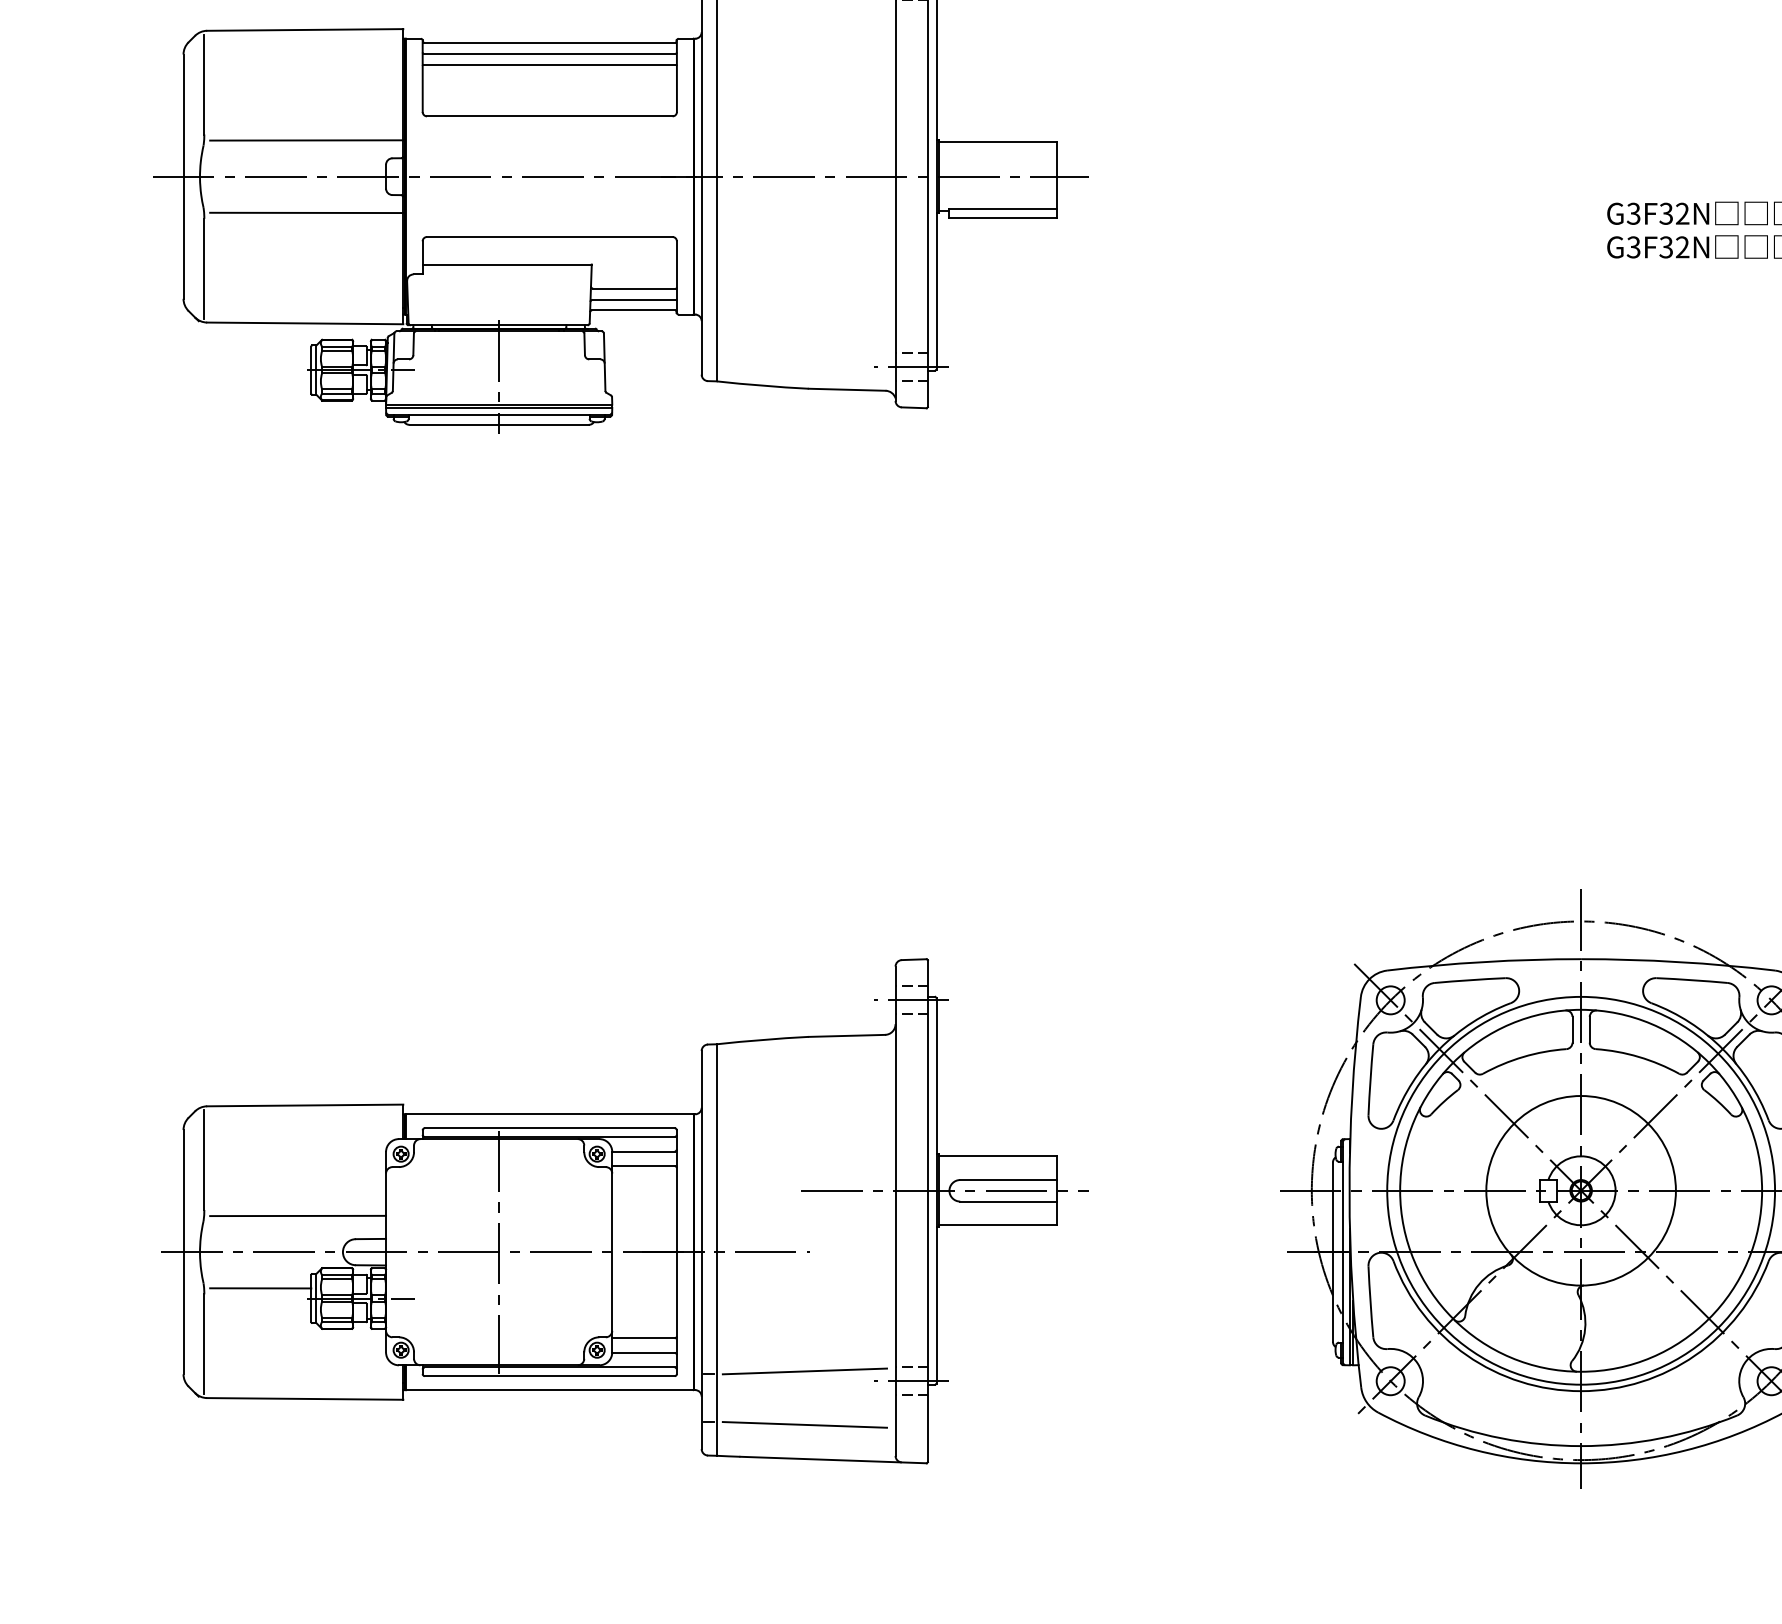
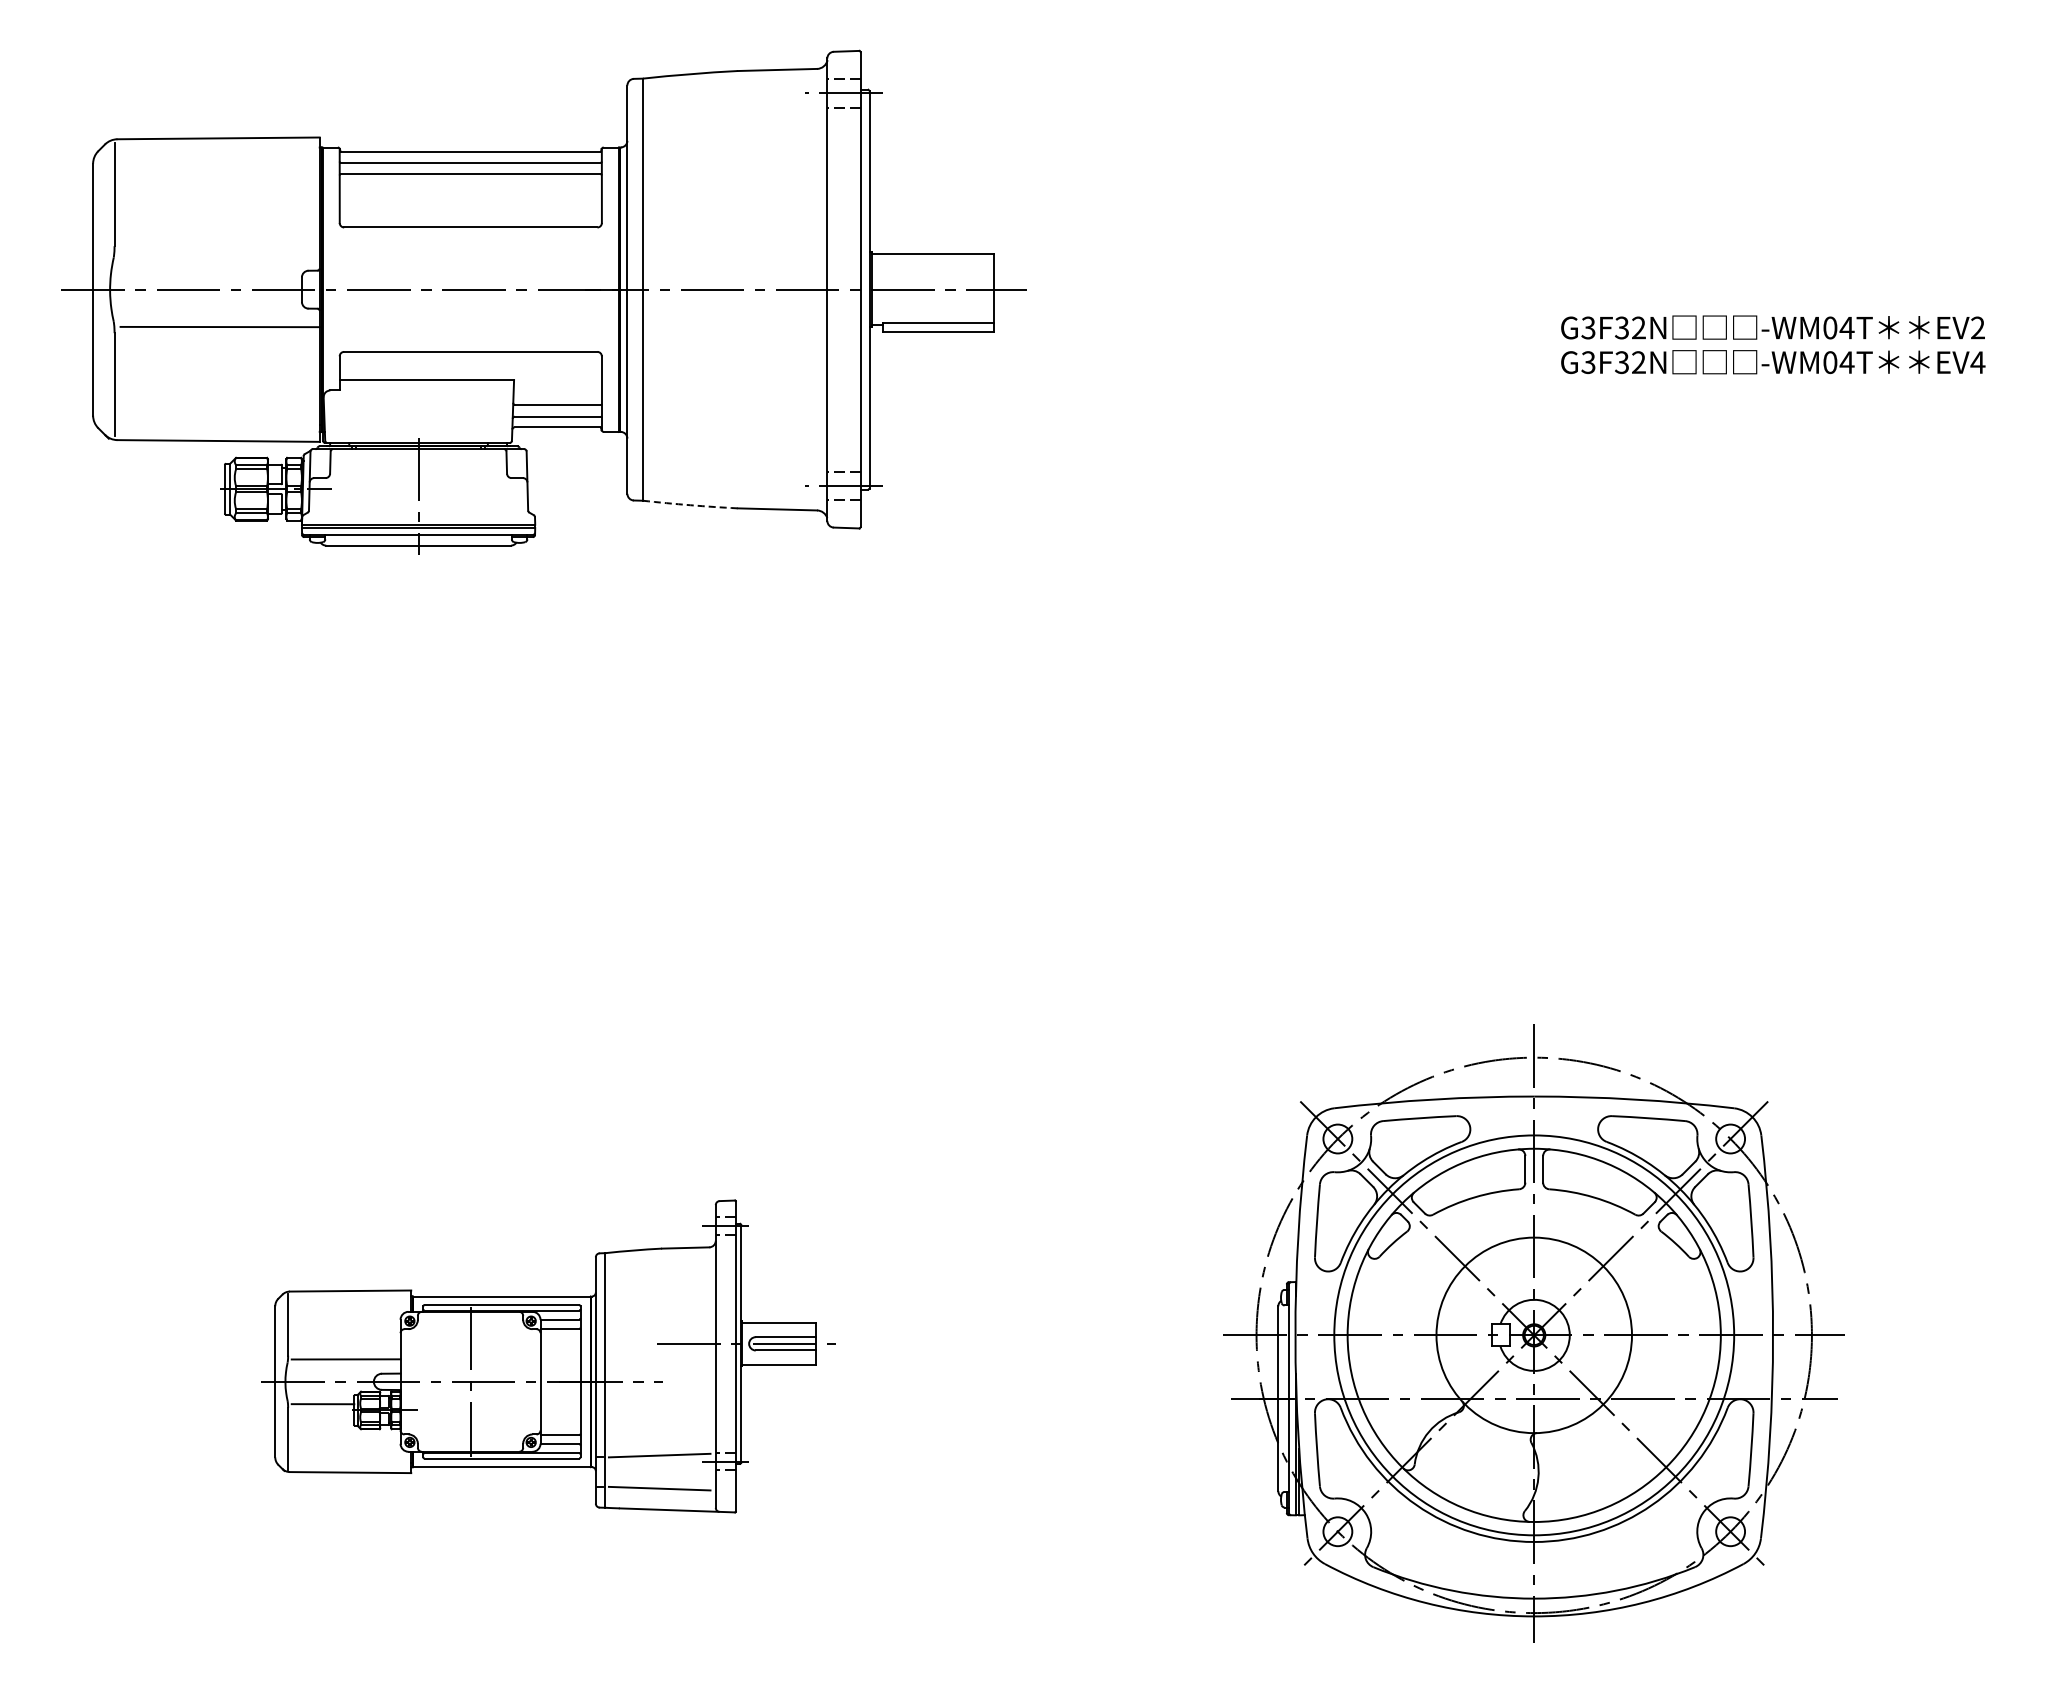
line: (306, 140) -> (219, 252), removed
arc: (762, 385) -> (690, 505), solid -> dashed
part: (625, 1211) -> (548, 1356), size x0.6

